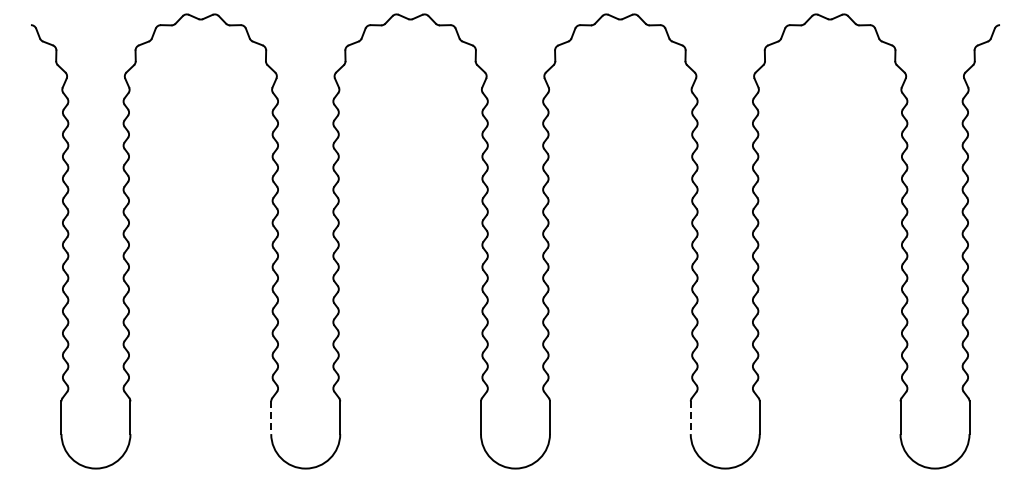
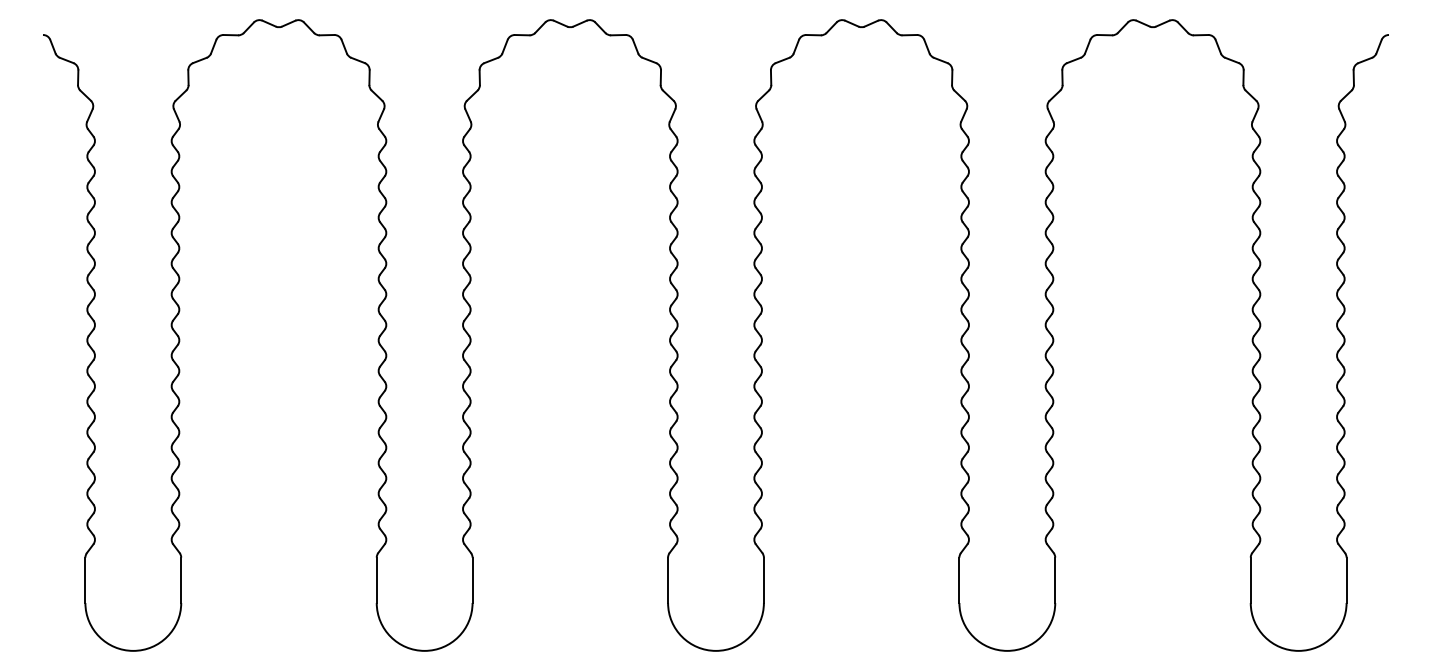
line: (271, 418) -> (377, 581), dashed -> solid
line: (690, 418) -> (959, 581), dashed -> solid

